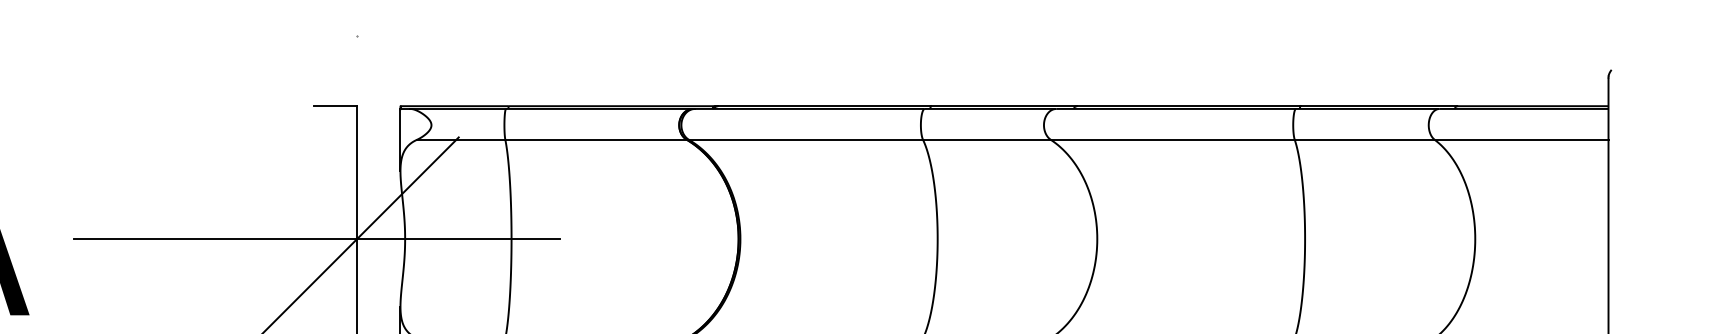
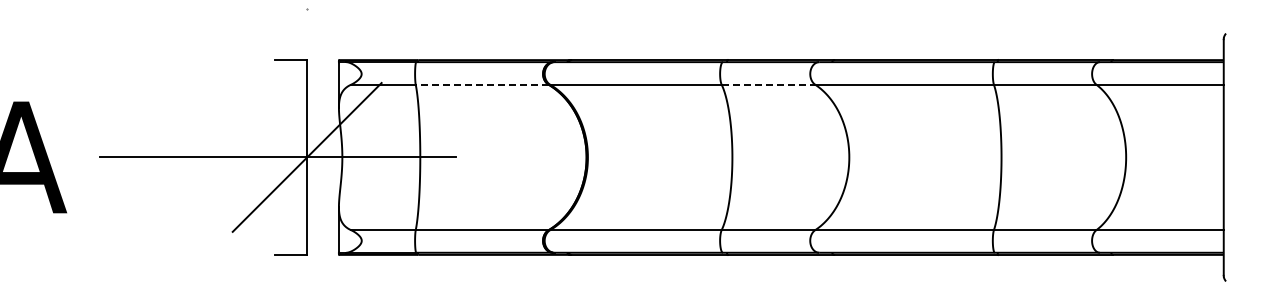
line: (595, 139) -> (481, 84), solid -> dashed
line: (986, 139) -> (768, 84), solid -> dashed

